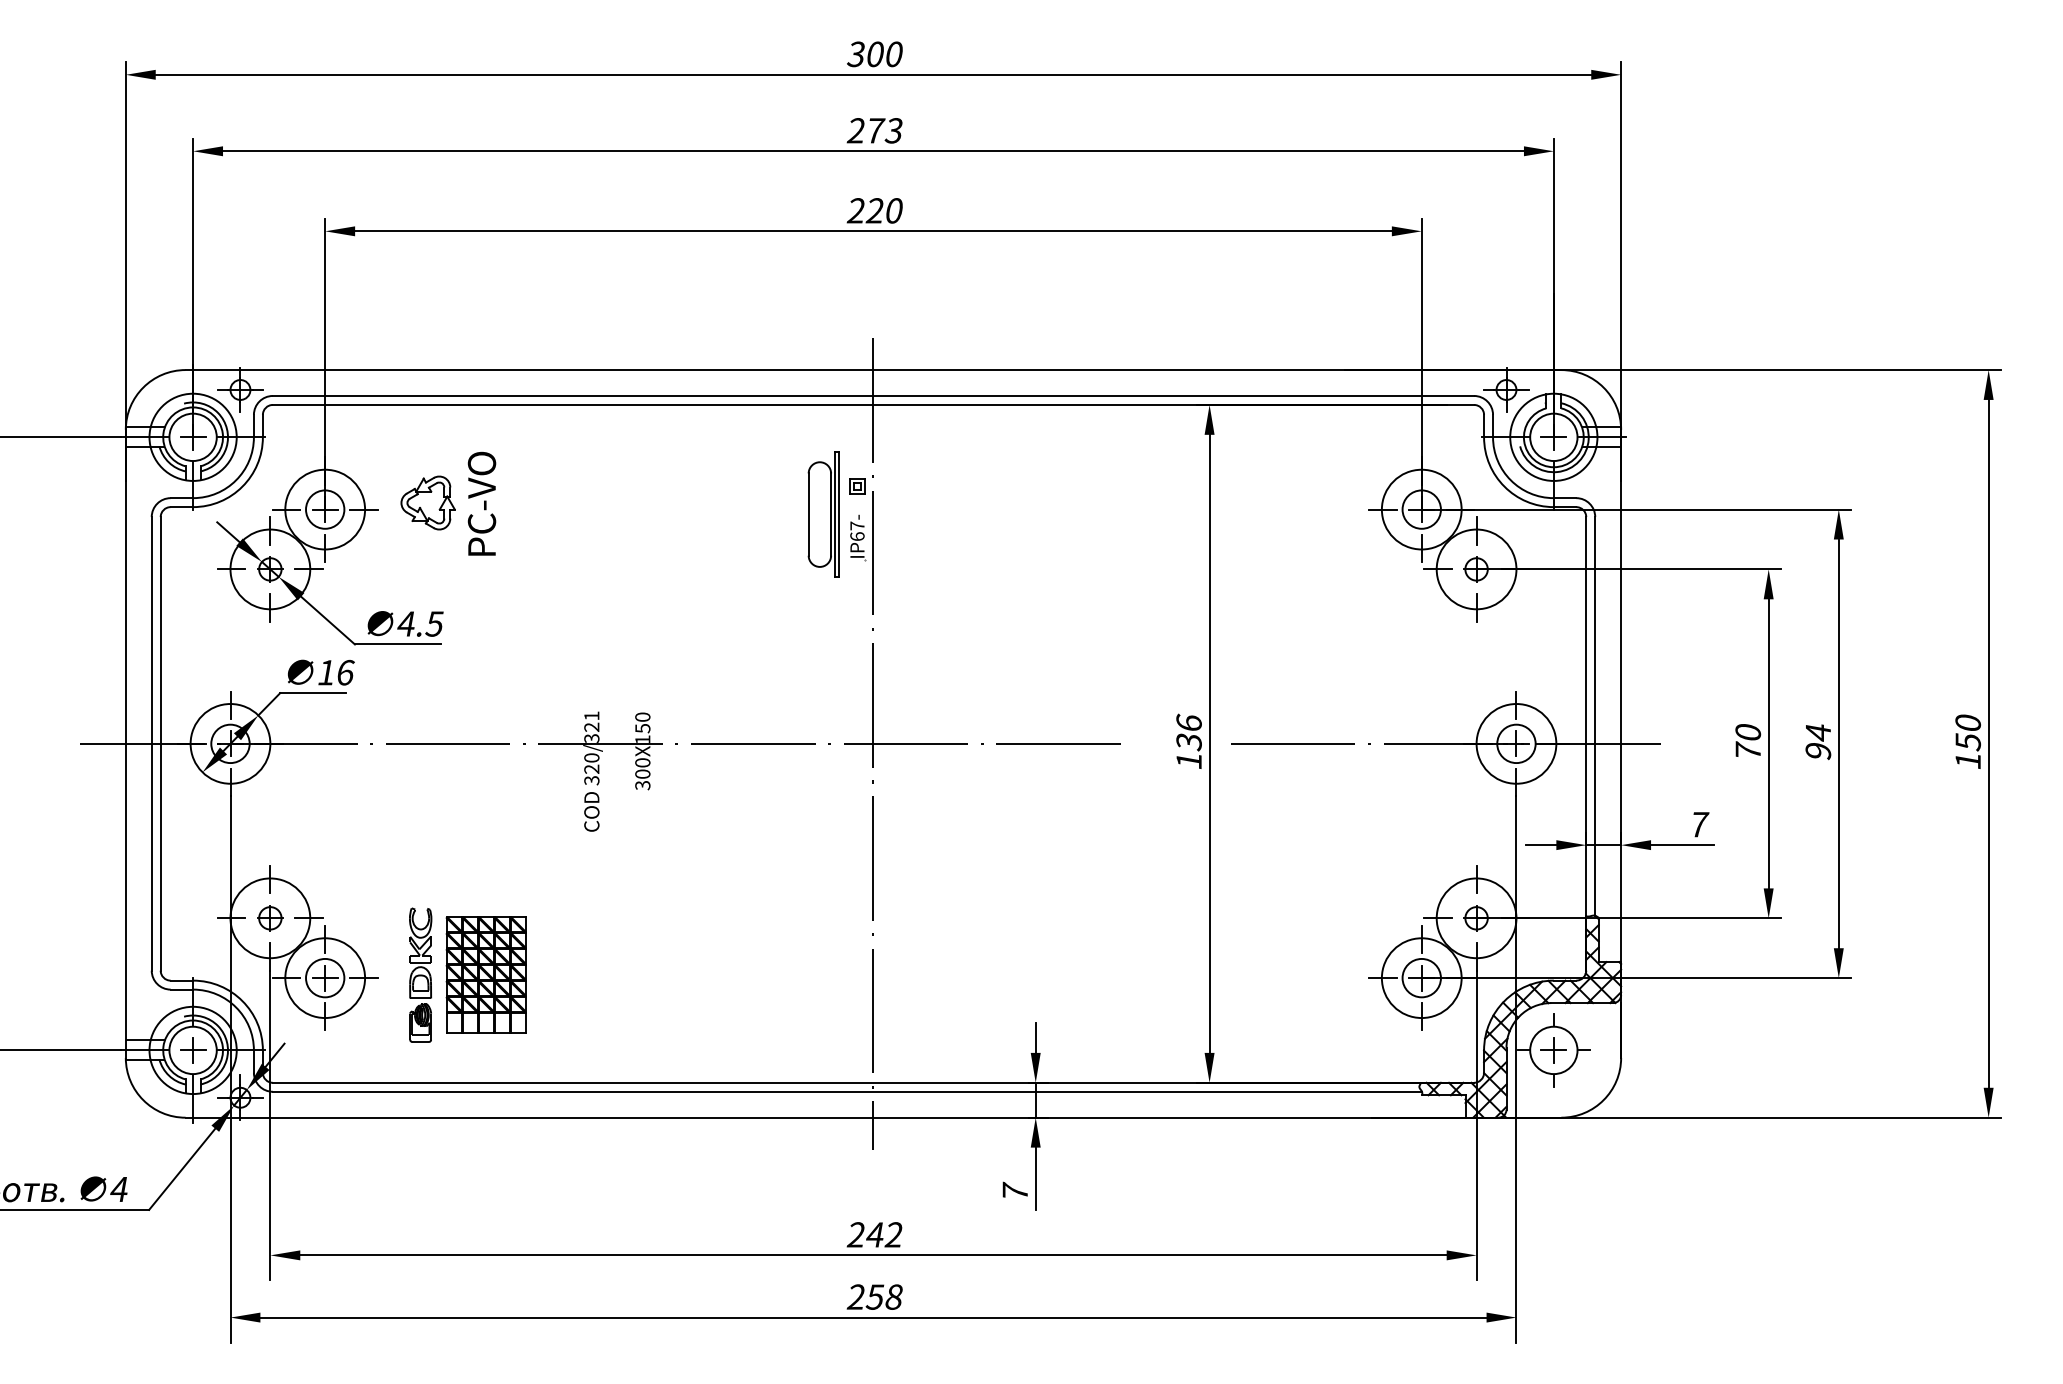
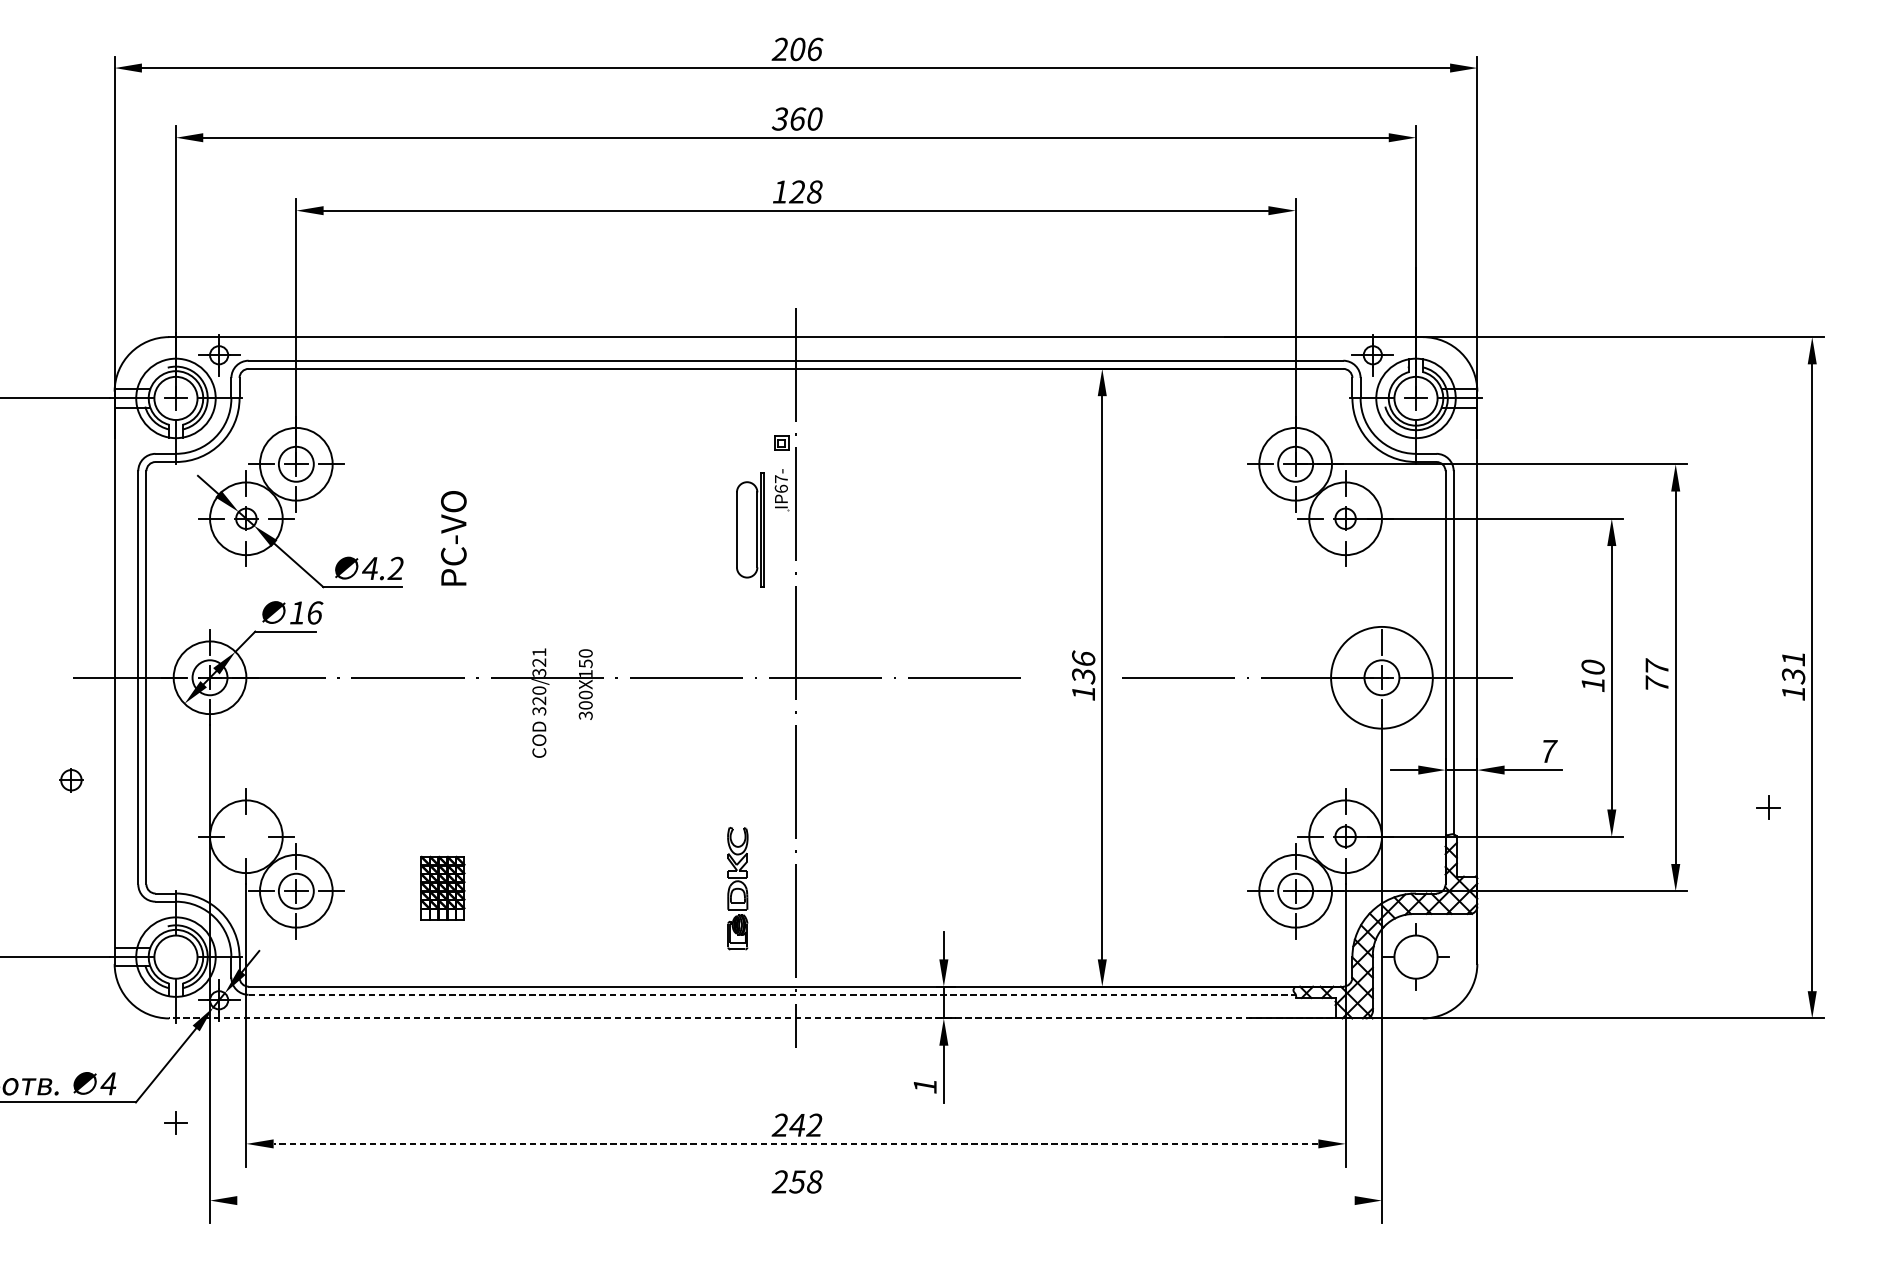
text: (874, 54) -> (796, 49), 300 -> 206
text: (874, 130) -> (796, 118), 273 -> 360
text: (874, 210) -> (796, 191), 220 -> 128
part: (427, 502) -> (389, 457), removed
text: (481, 503) -> (453, 538), moved
part: (823, 514) -> (750, 529), moved
text: (434, 623) -> (395, 568), 4.5 -> 4.2
text: (1968, 732) -> (1793, 667), 150 -> 131
text: (1818, 741) -> (1657, 675), 94 -> 77
circle: (1516, 743) -> (1381, 677), size x1.4
text: (1747, 750) -> (1592, 683), 70 -> 10
part: (270, 918) -> (71, 780), moved
part: (420, 974) -> (737, 887), moved
part: (485, 974) -> (442, 887), size x0.6
part: (193, 1050) -> (176, 1123), moved
part: (1553, 1050) -> (1768, 807), moved
line: (847, 1091) -> (772, 994), solid -> dashed
line: (873, 1117) -> (796, 1018), solid -> dashed
text: (1014, 1190) -> (924, 1084), 7 -> 1
line: (872, 1255) -> (795, 1144), solid -> dashed
line: (873, 1317) -> (796, 1200), removed

